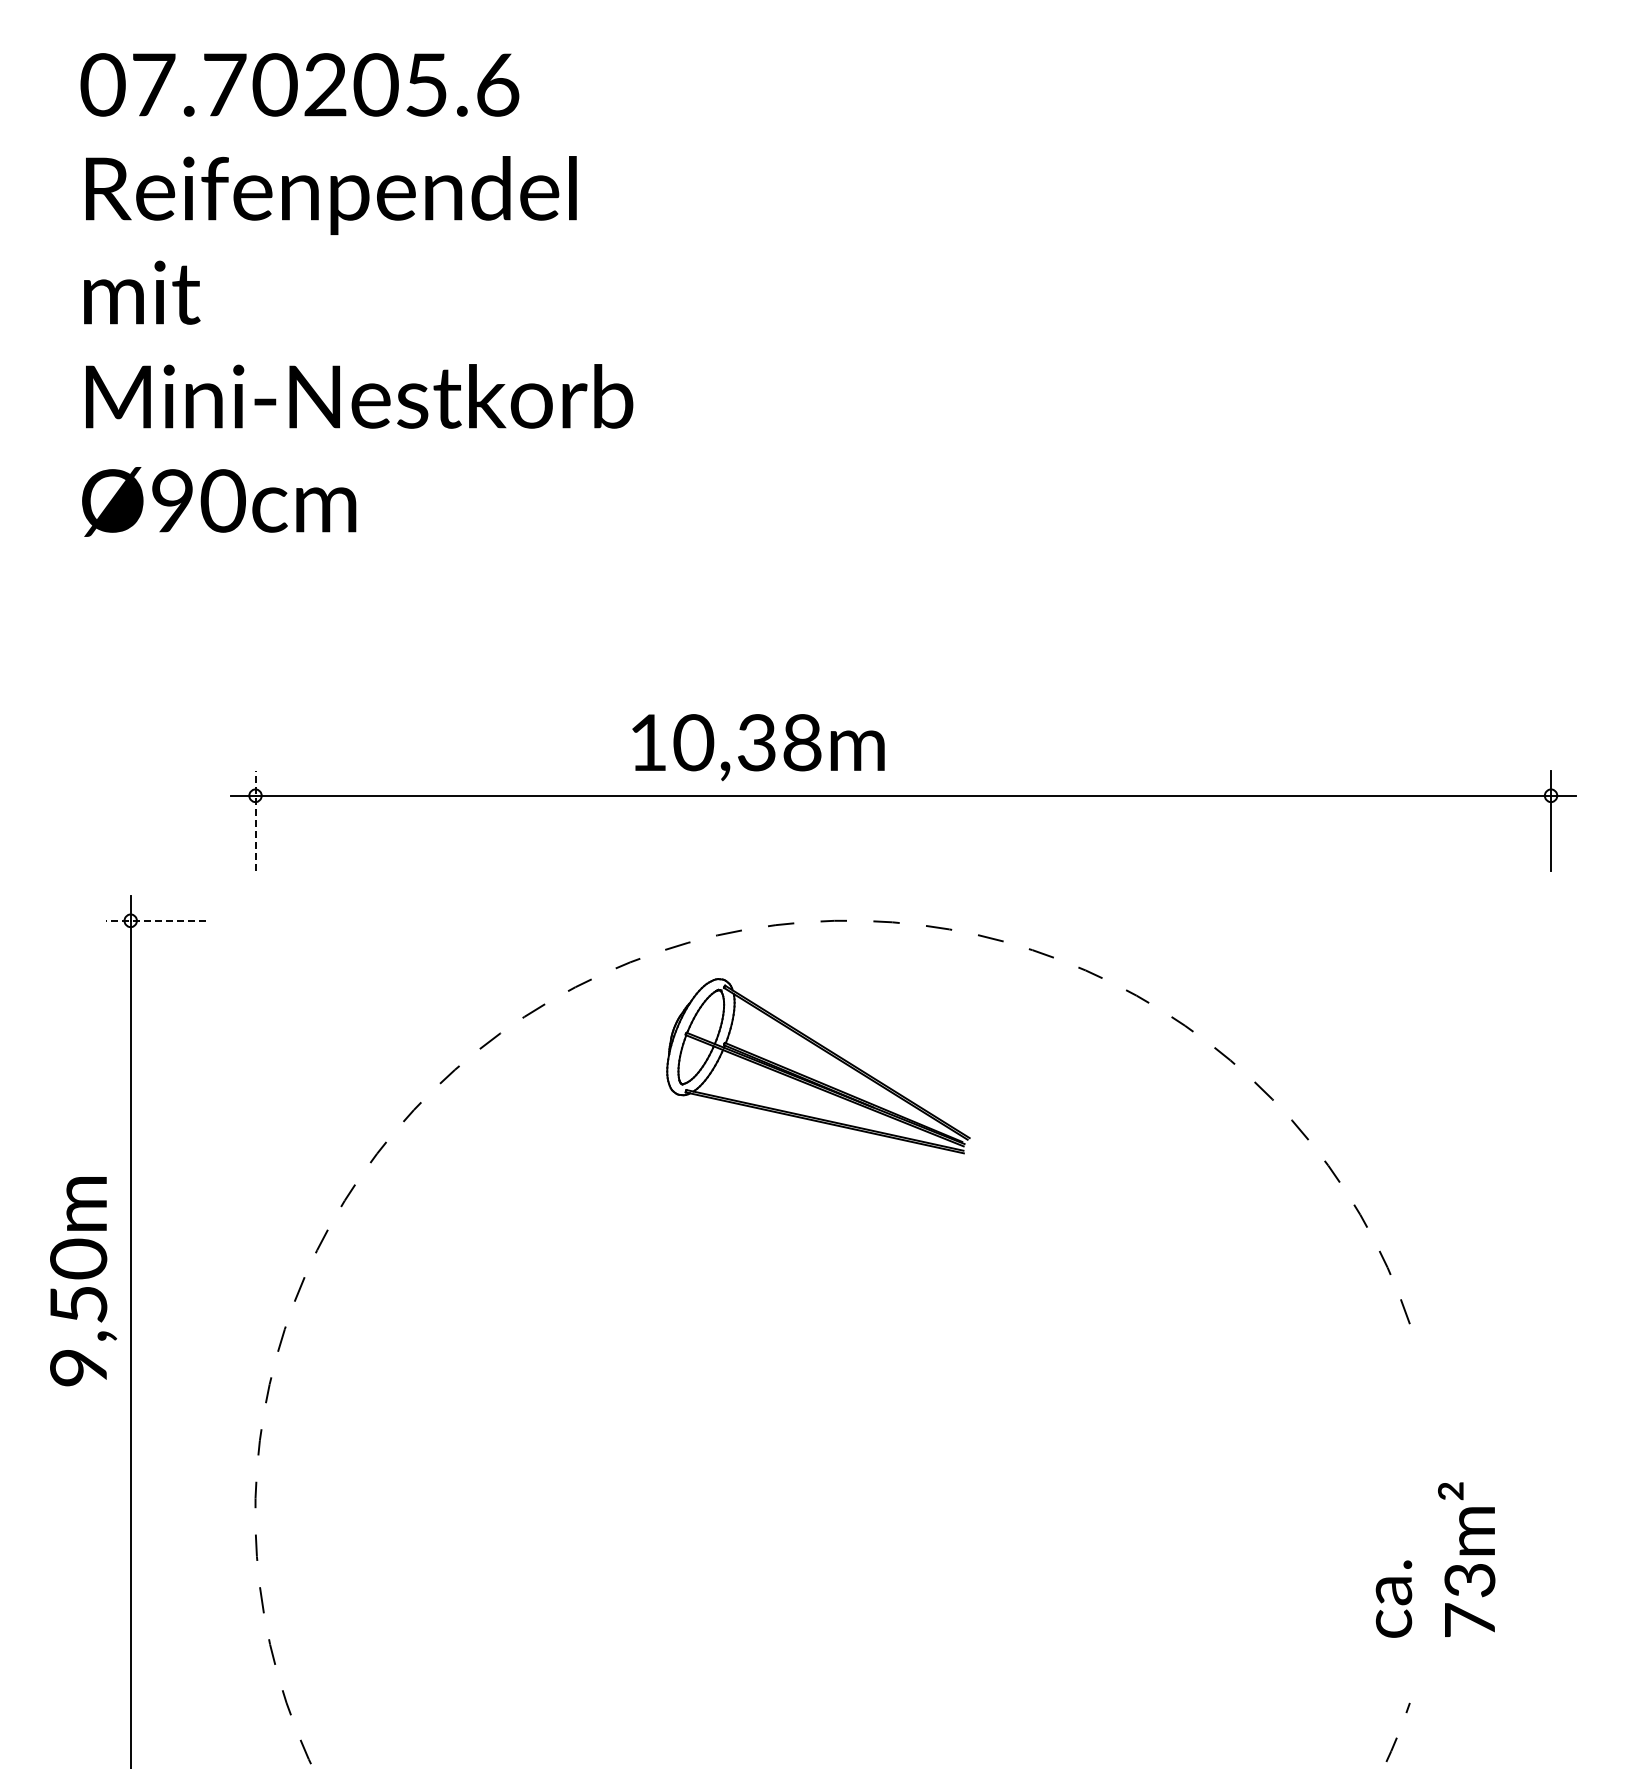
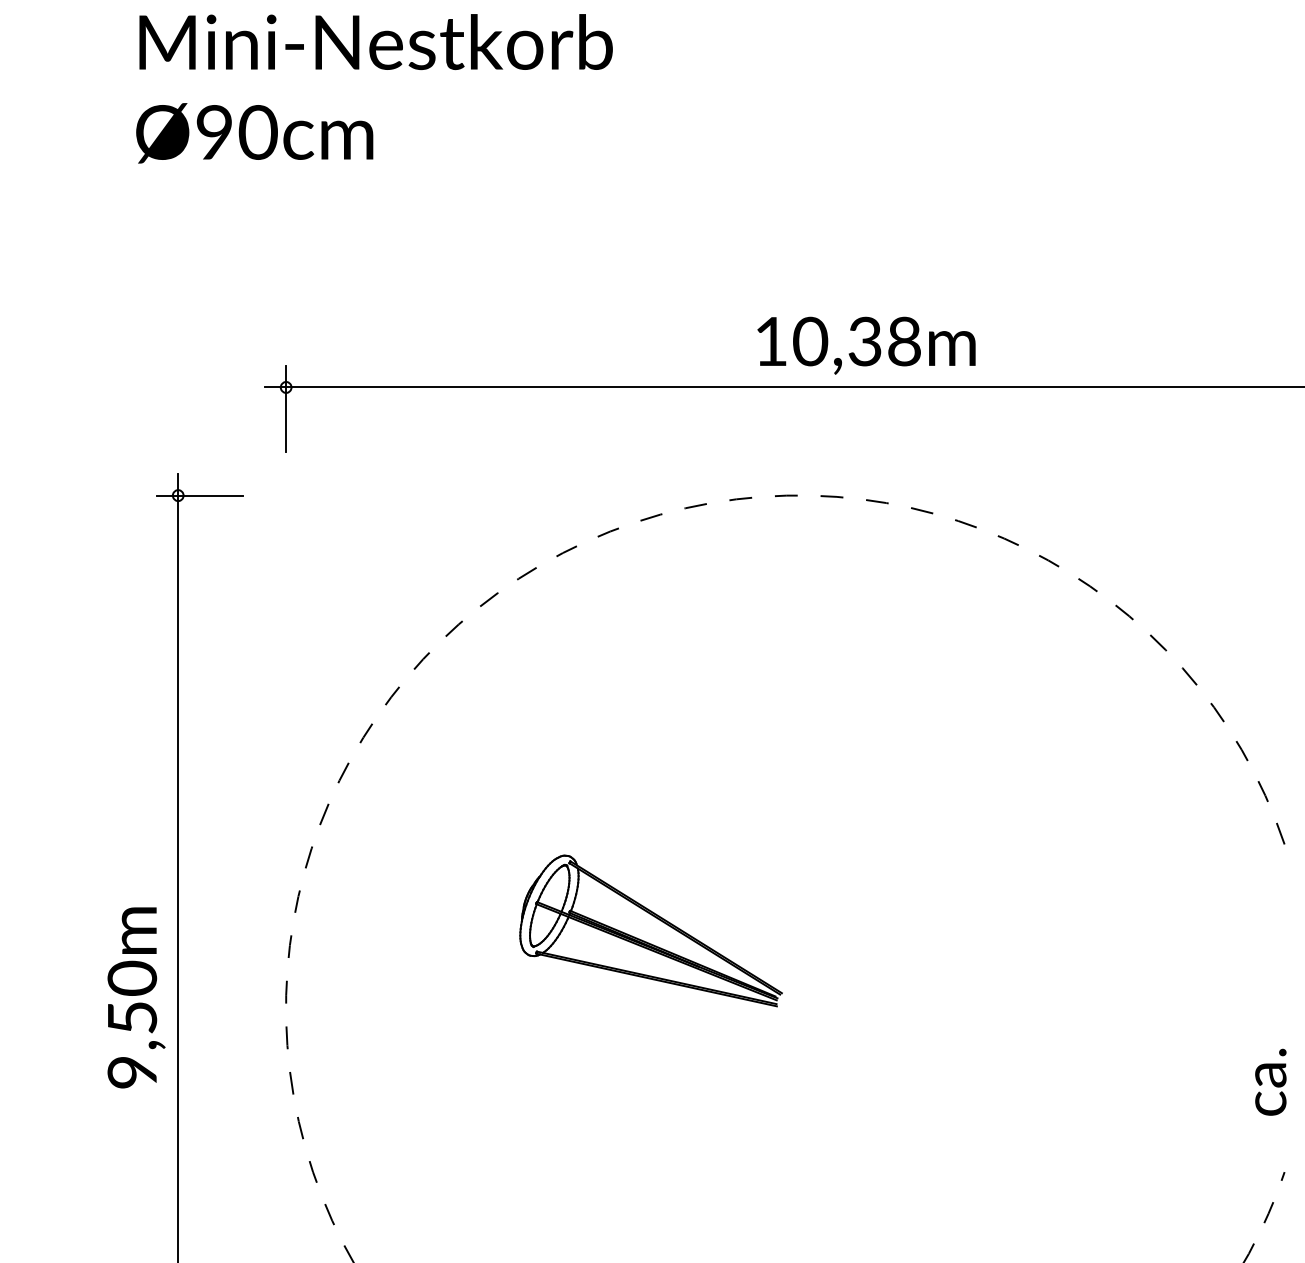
text: (758, 747) -> (866, 345), moved
line: (255, 820) -> (286, 408), dashed -> solid
line: (155, 920) -> (199, 495), dashed -> solid
part: (813, 1078) -> (646, 941), moved
text: (83, 1281) -> (136, 997), moved

